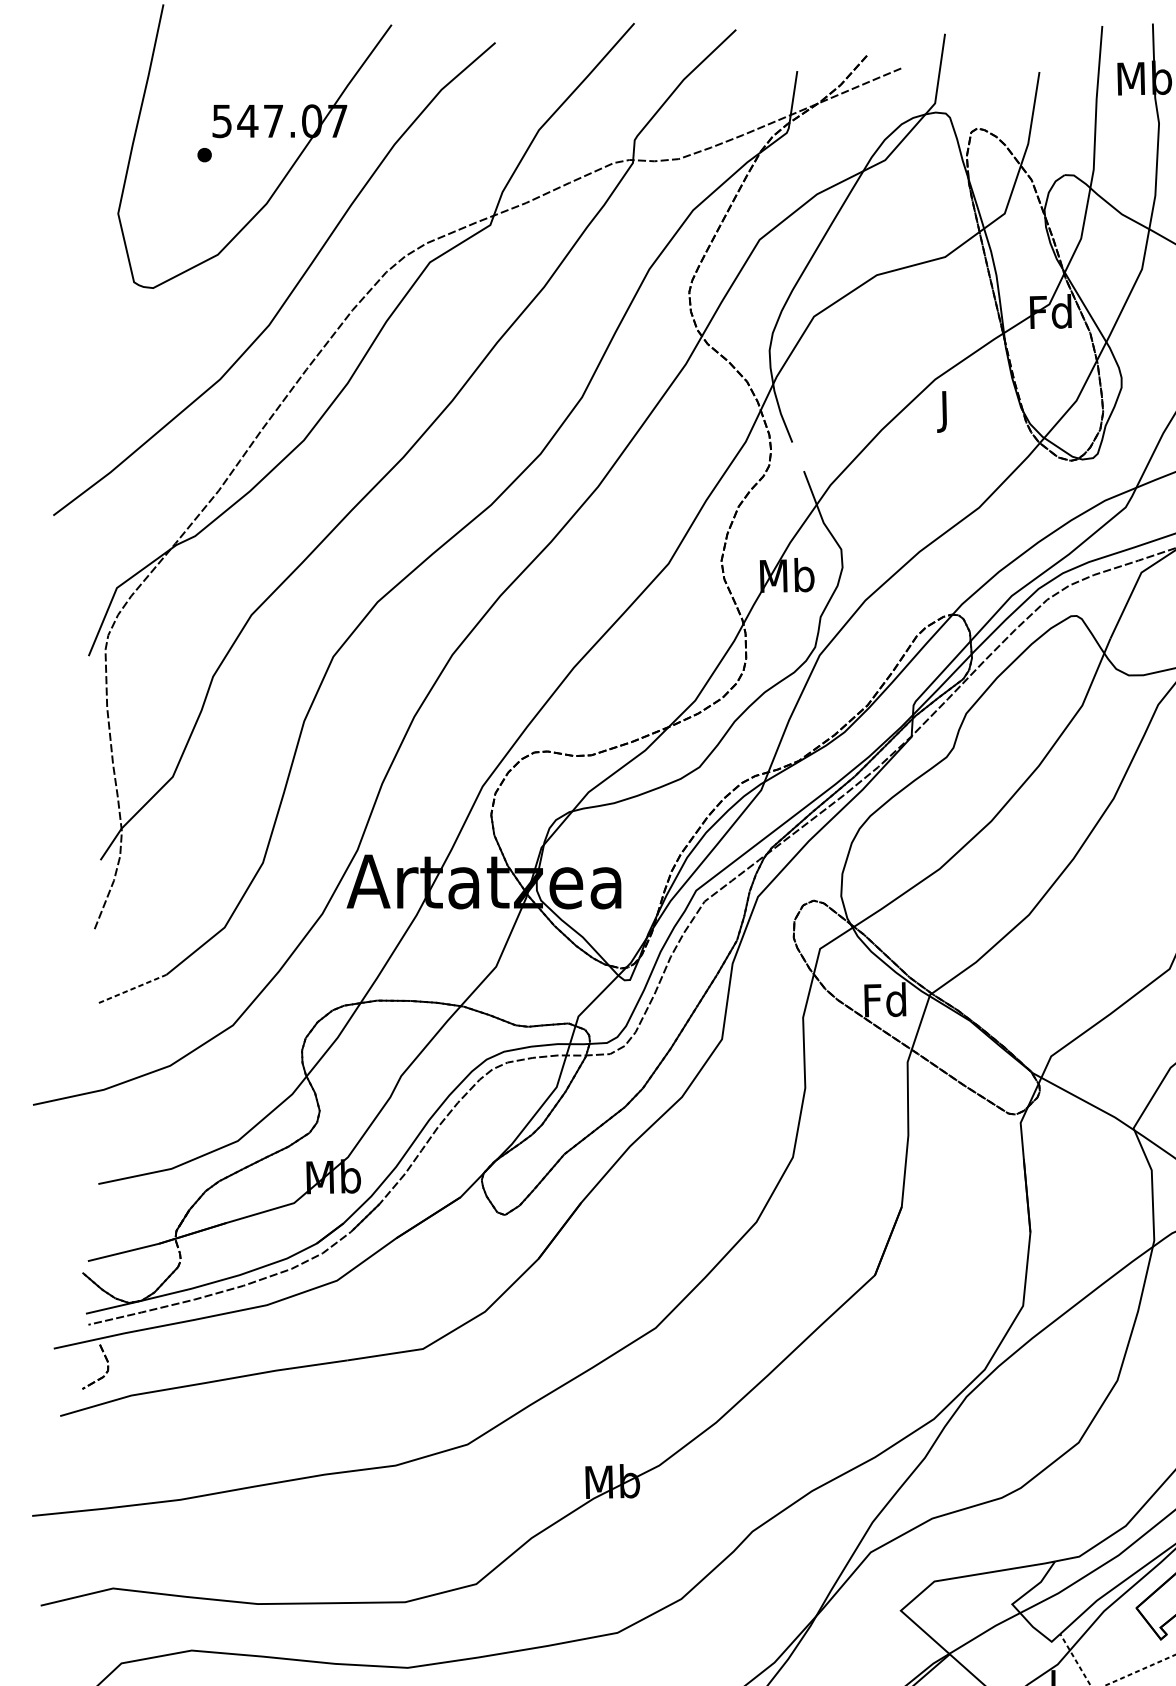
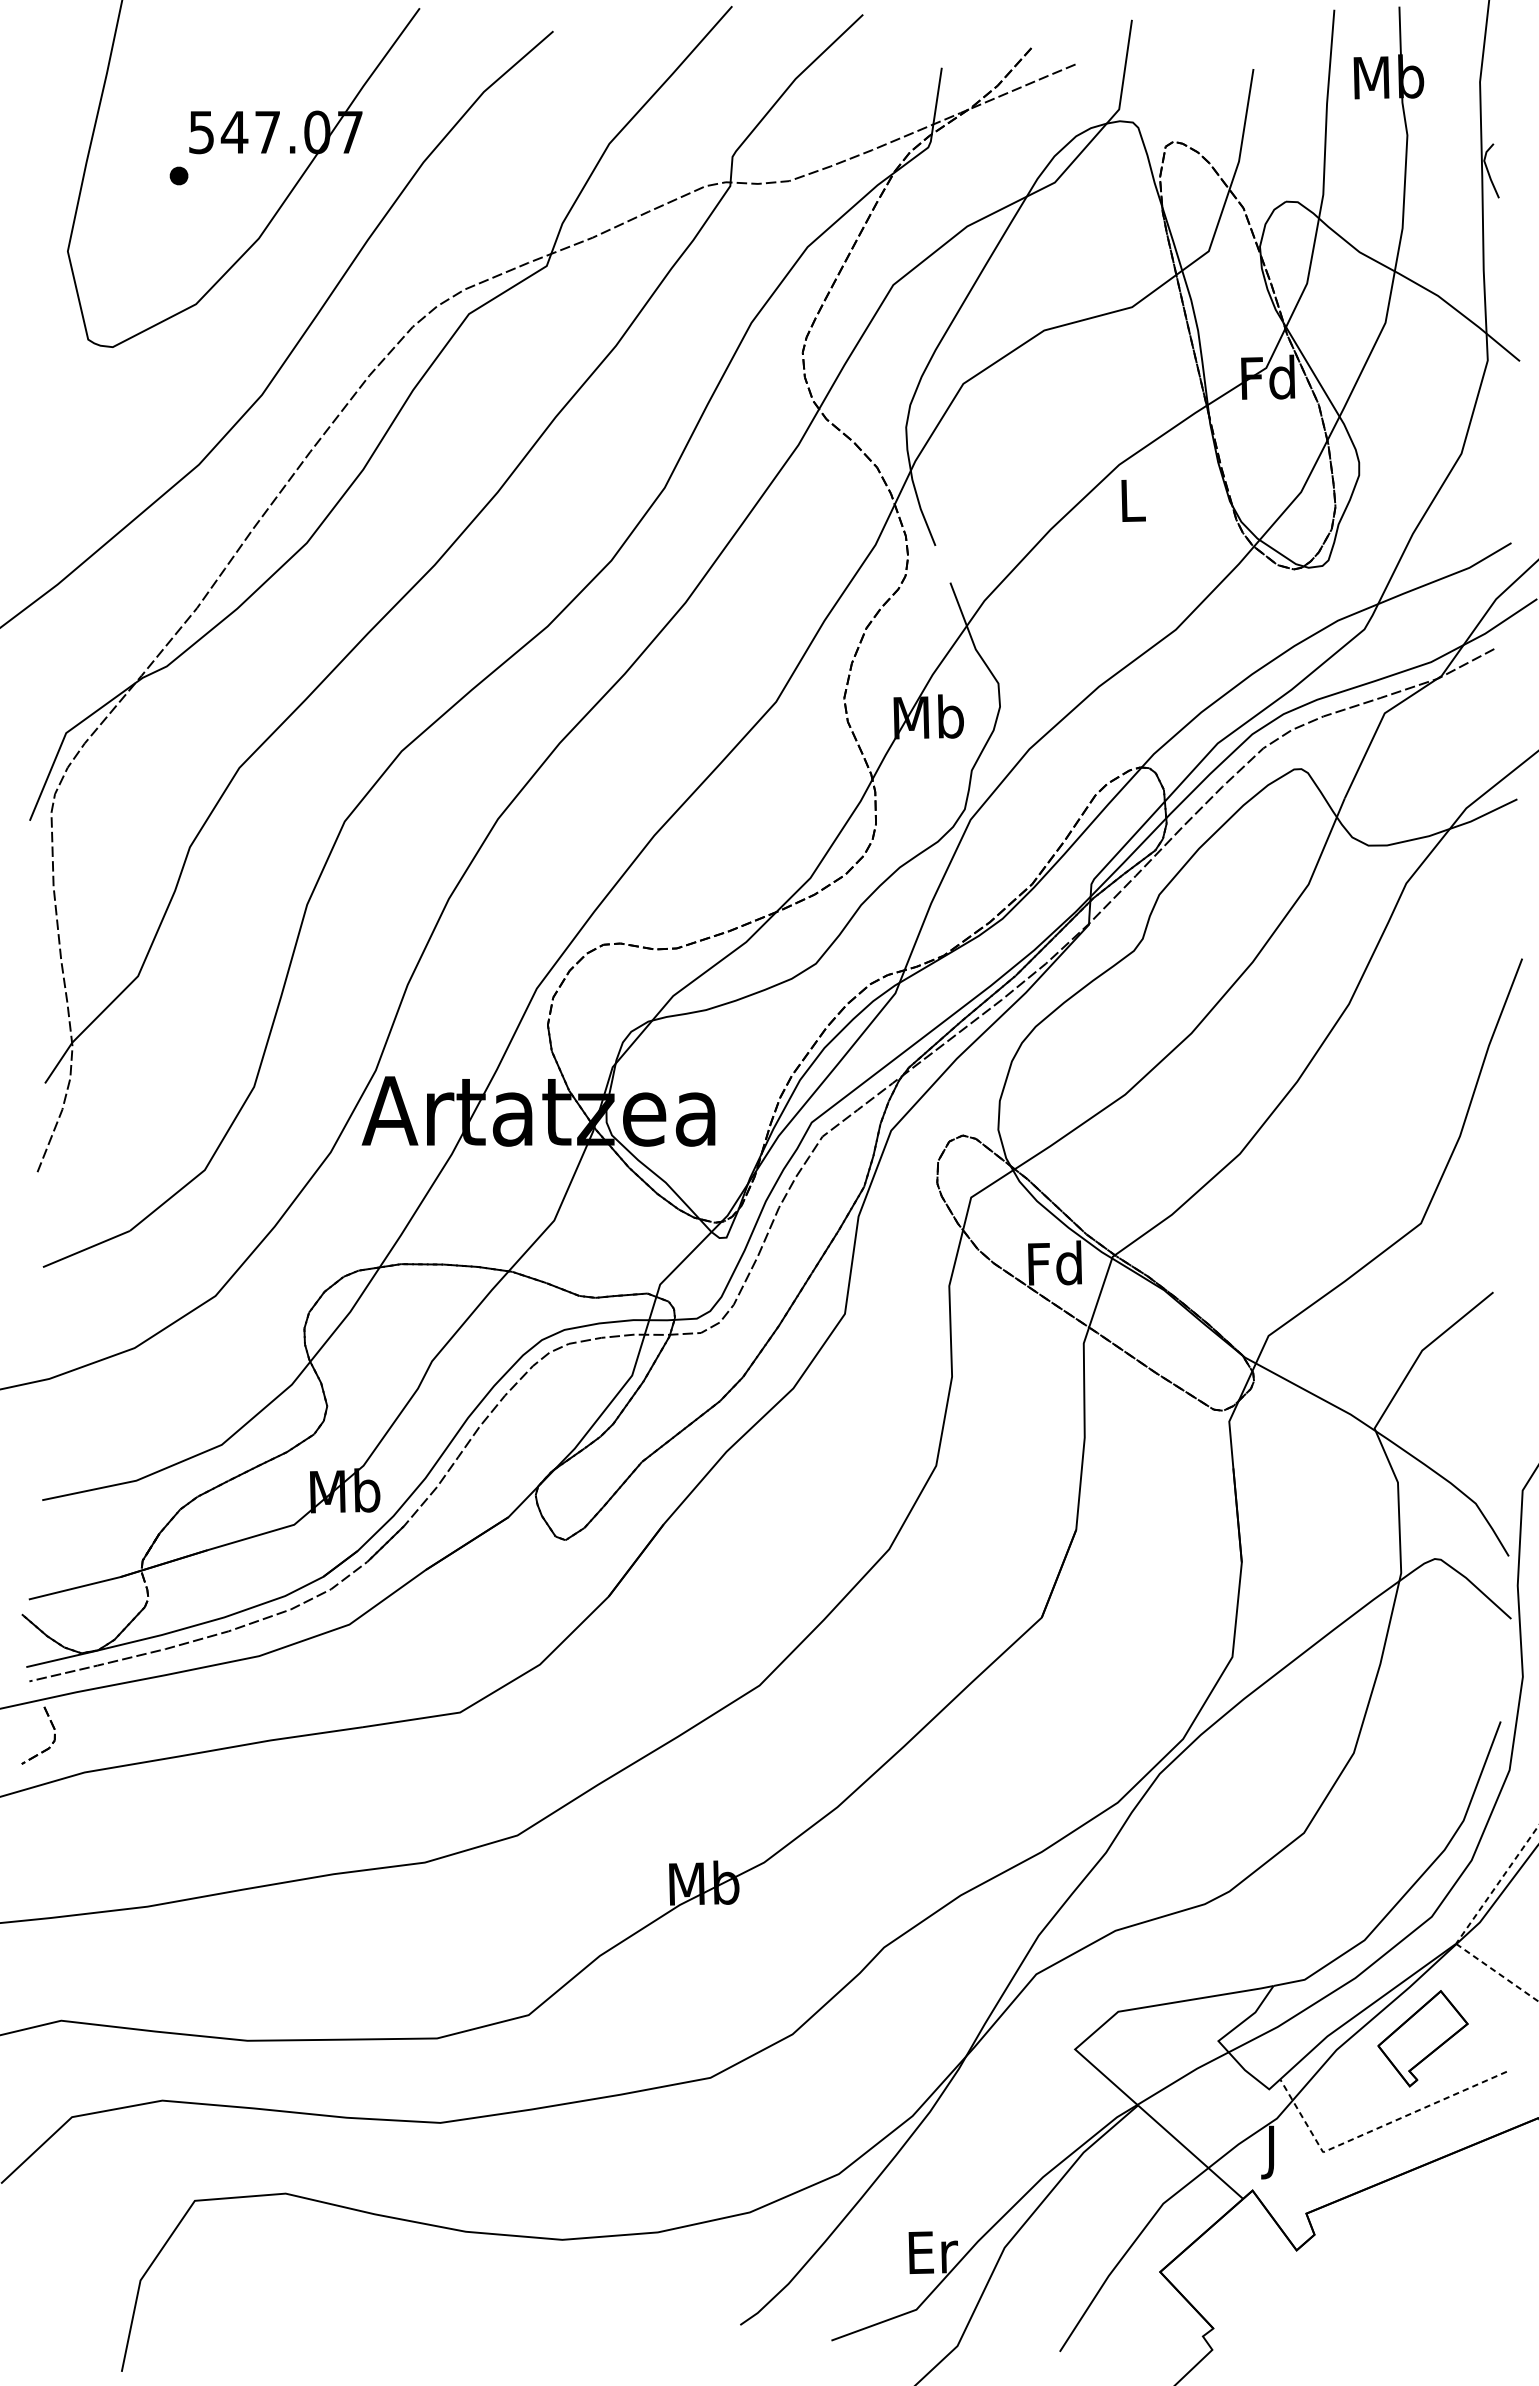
text: (946, 411) -> (1133, 506), J -> L
line: (132, 988) -> (86, 1248), dashed -> solid

